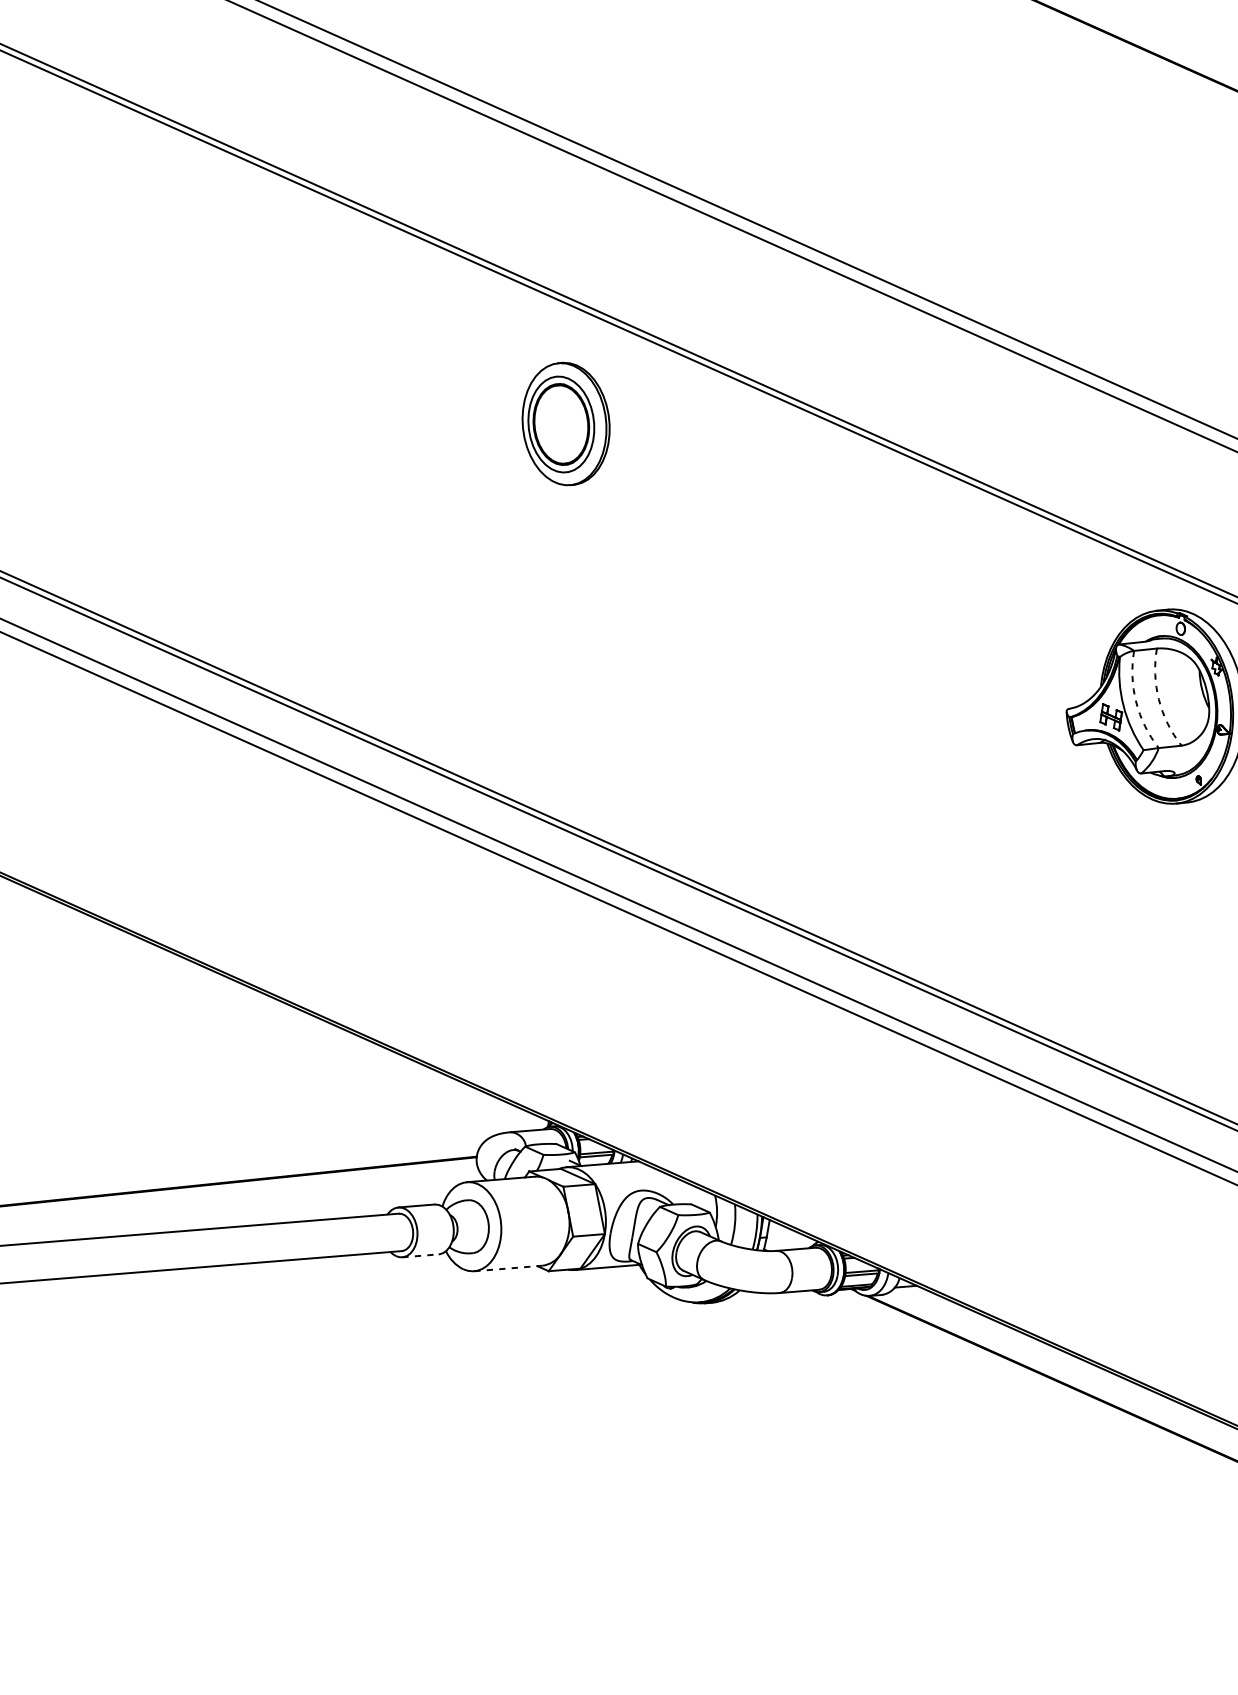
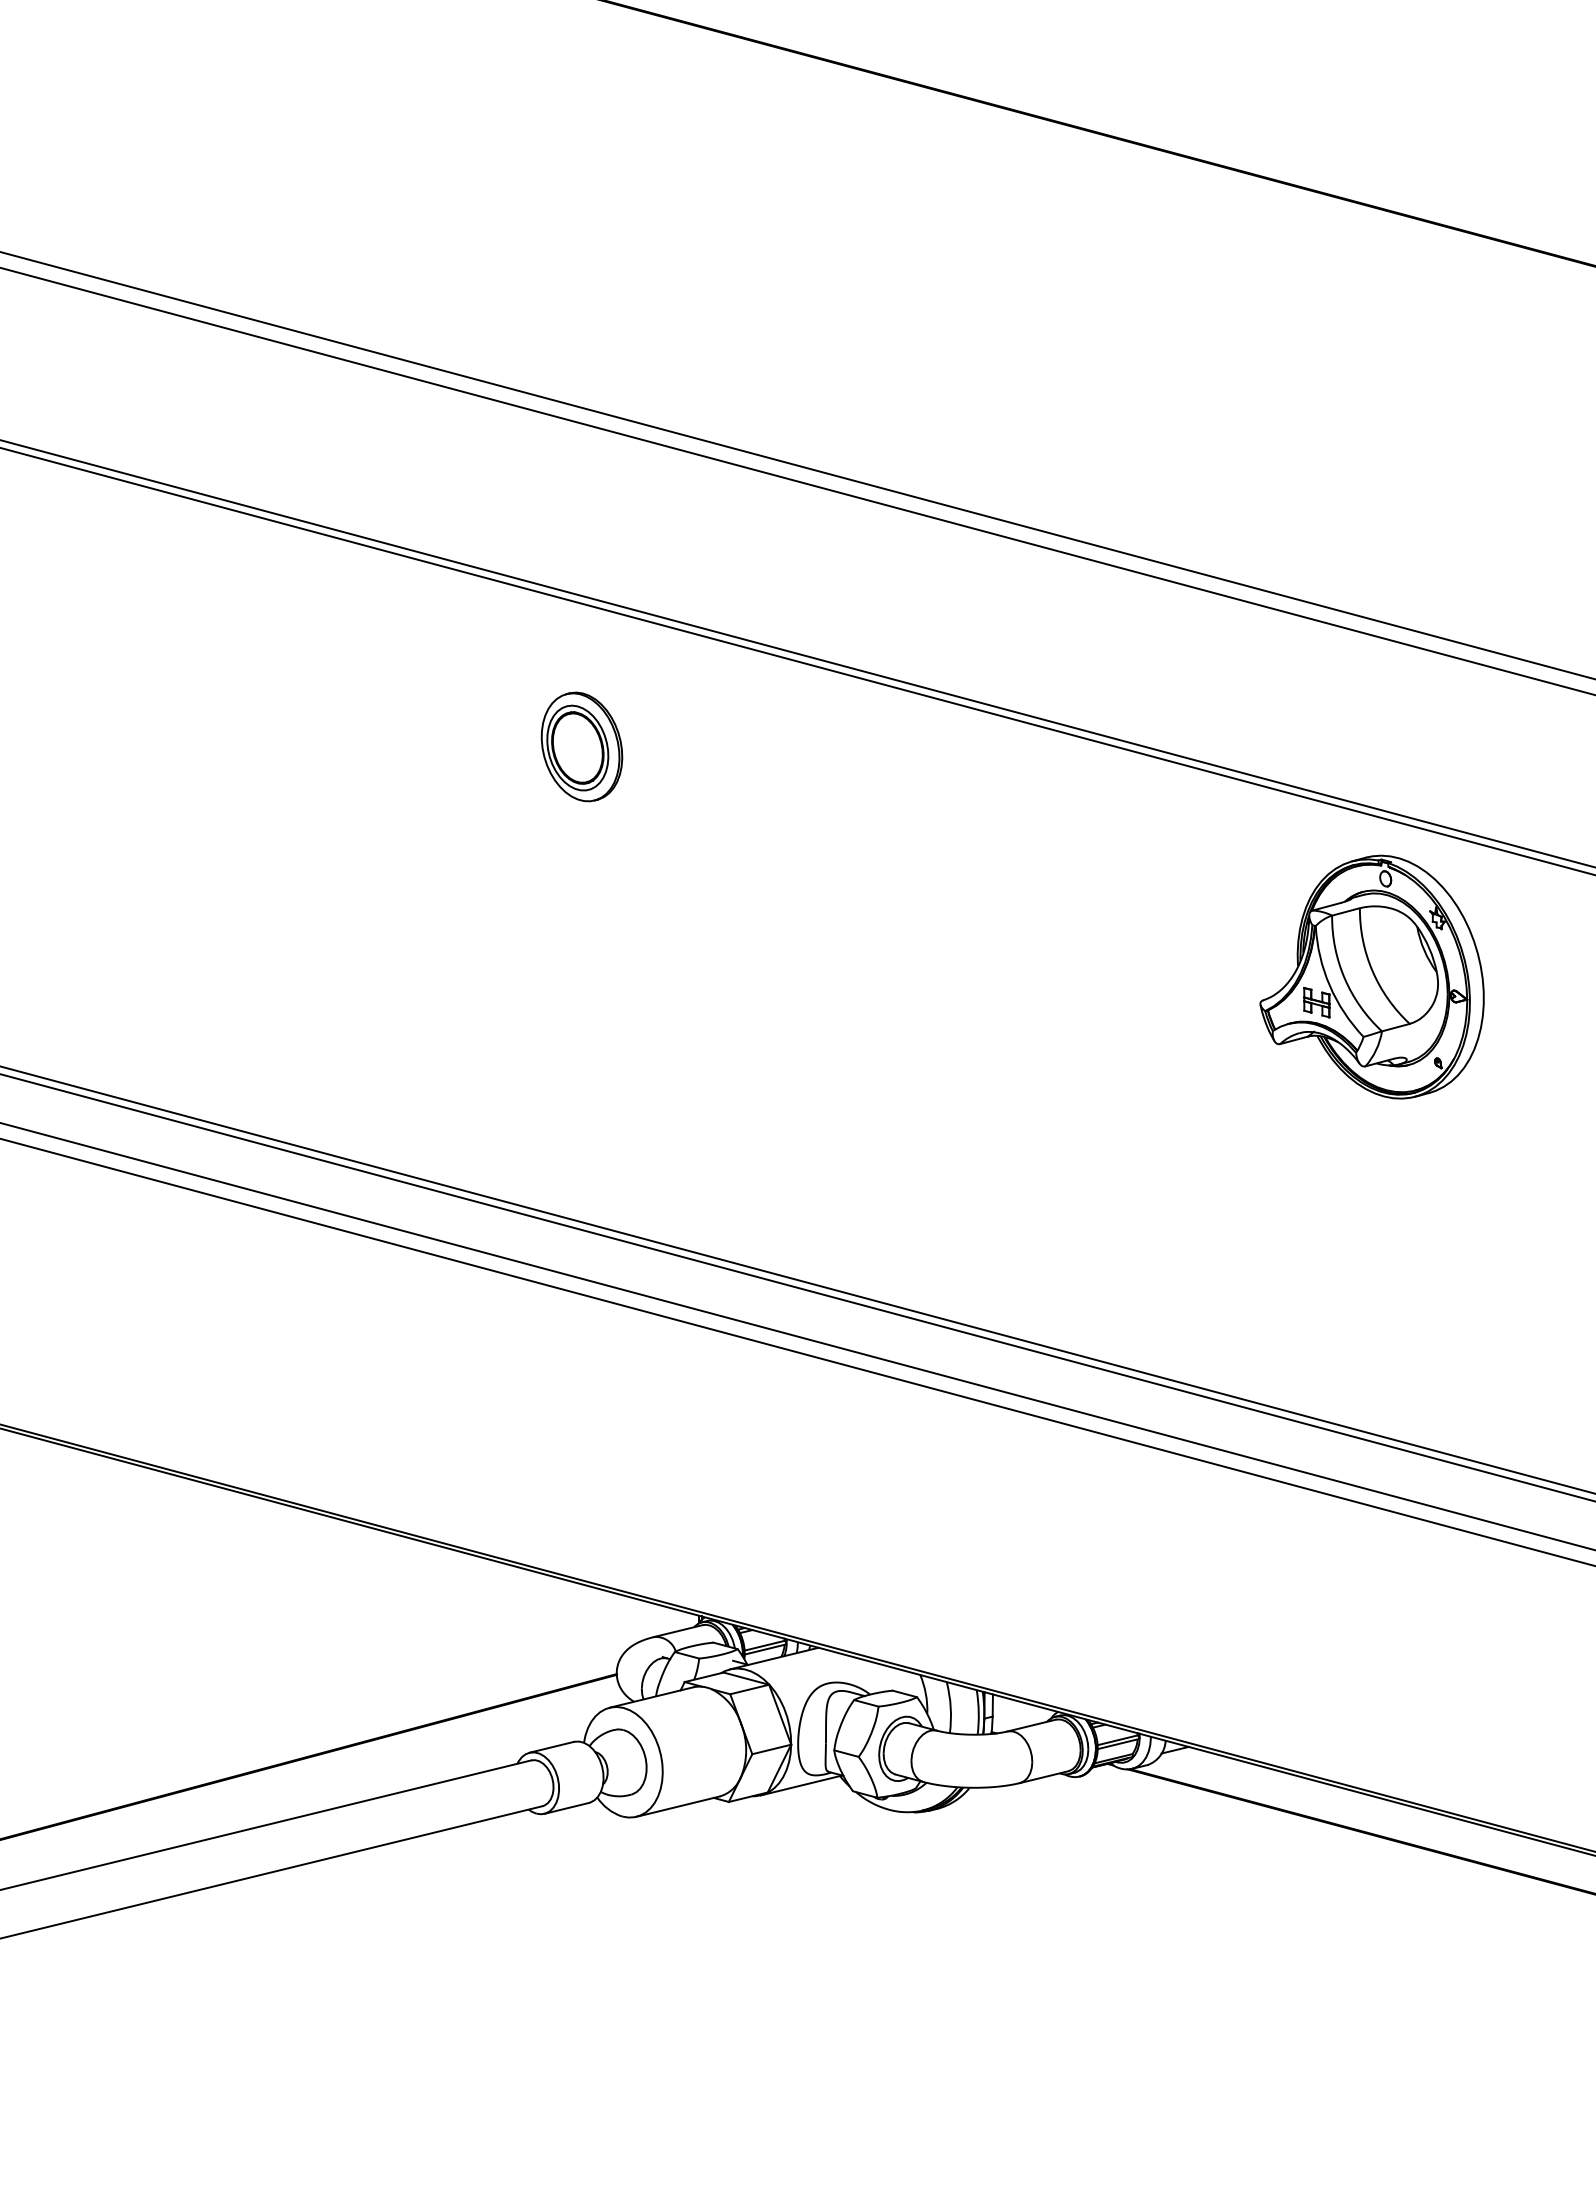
part: (565, 423) -> (581, 746), size x0.71
arc: (1158, 699) -> (1372, 971), dashed -> solid
arc: (1135, 701) -> (1344, 978), dashed -> solid
line: (420, 1255) -> (566, 1808), dashed -> solid
line: (508, 1268) -> (678, 1806), dashed -> solid

